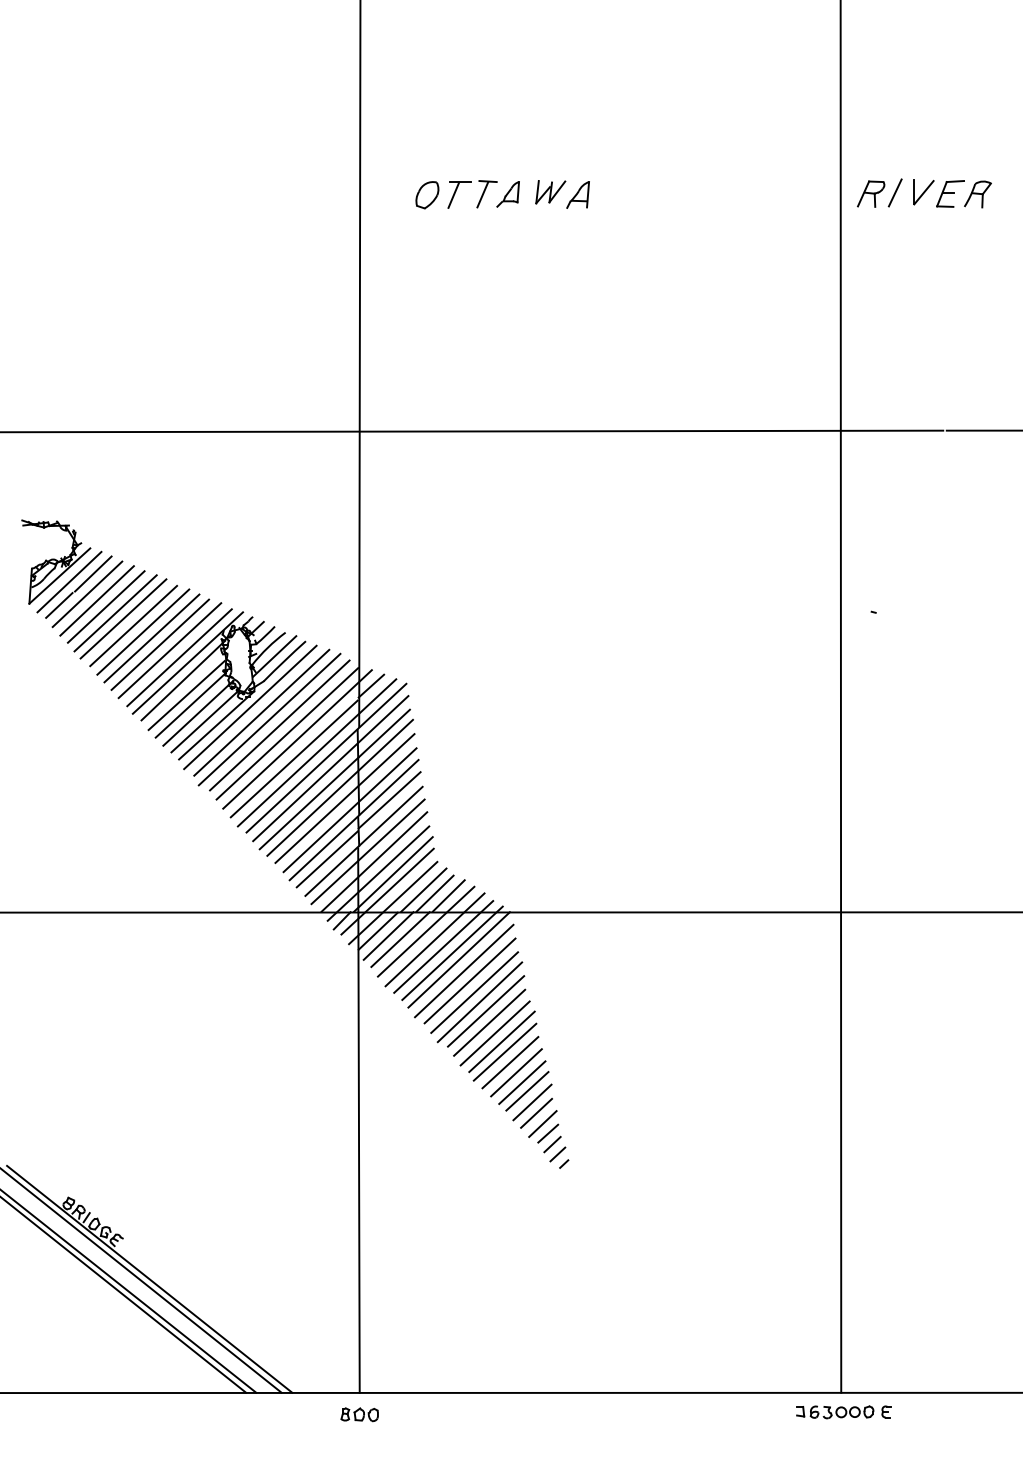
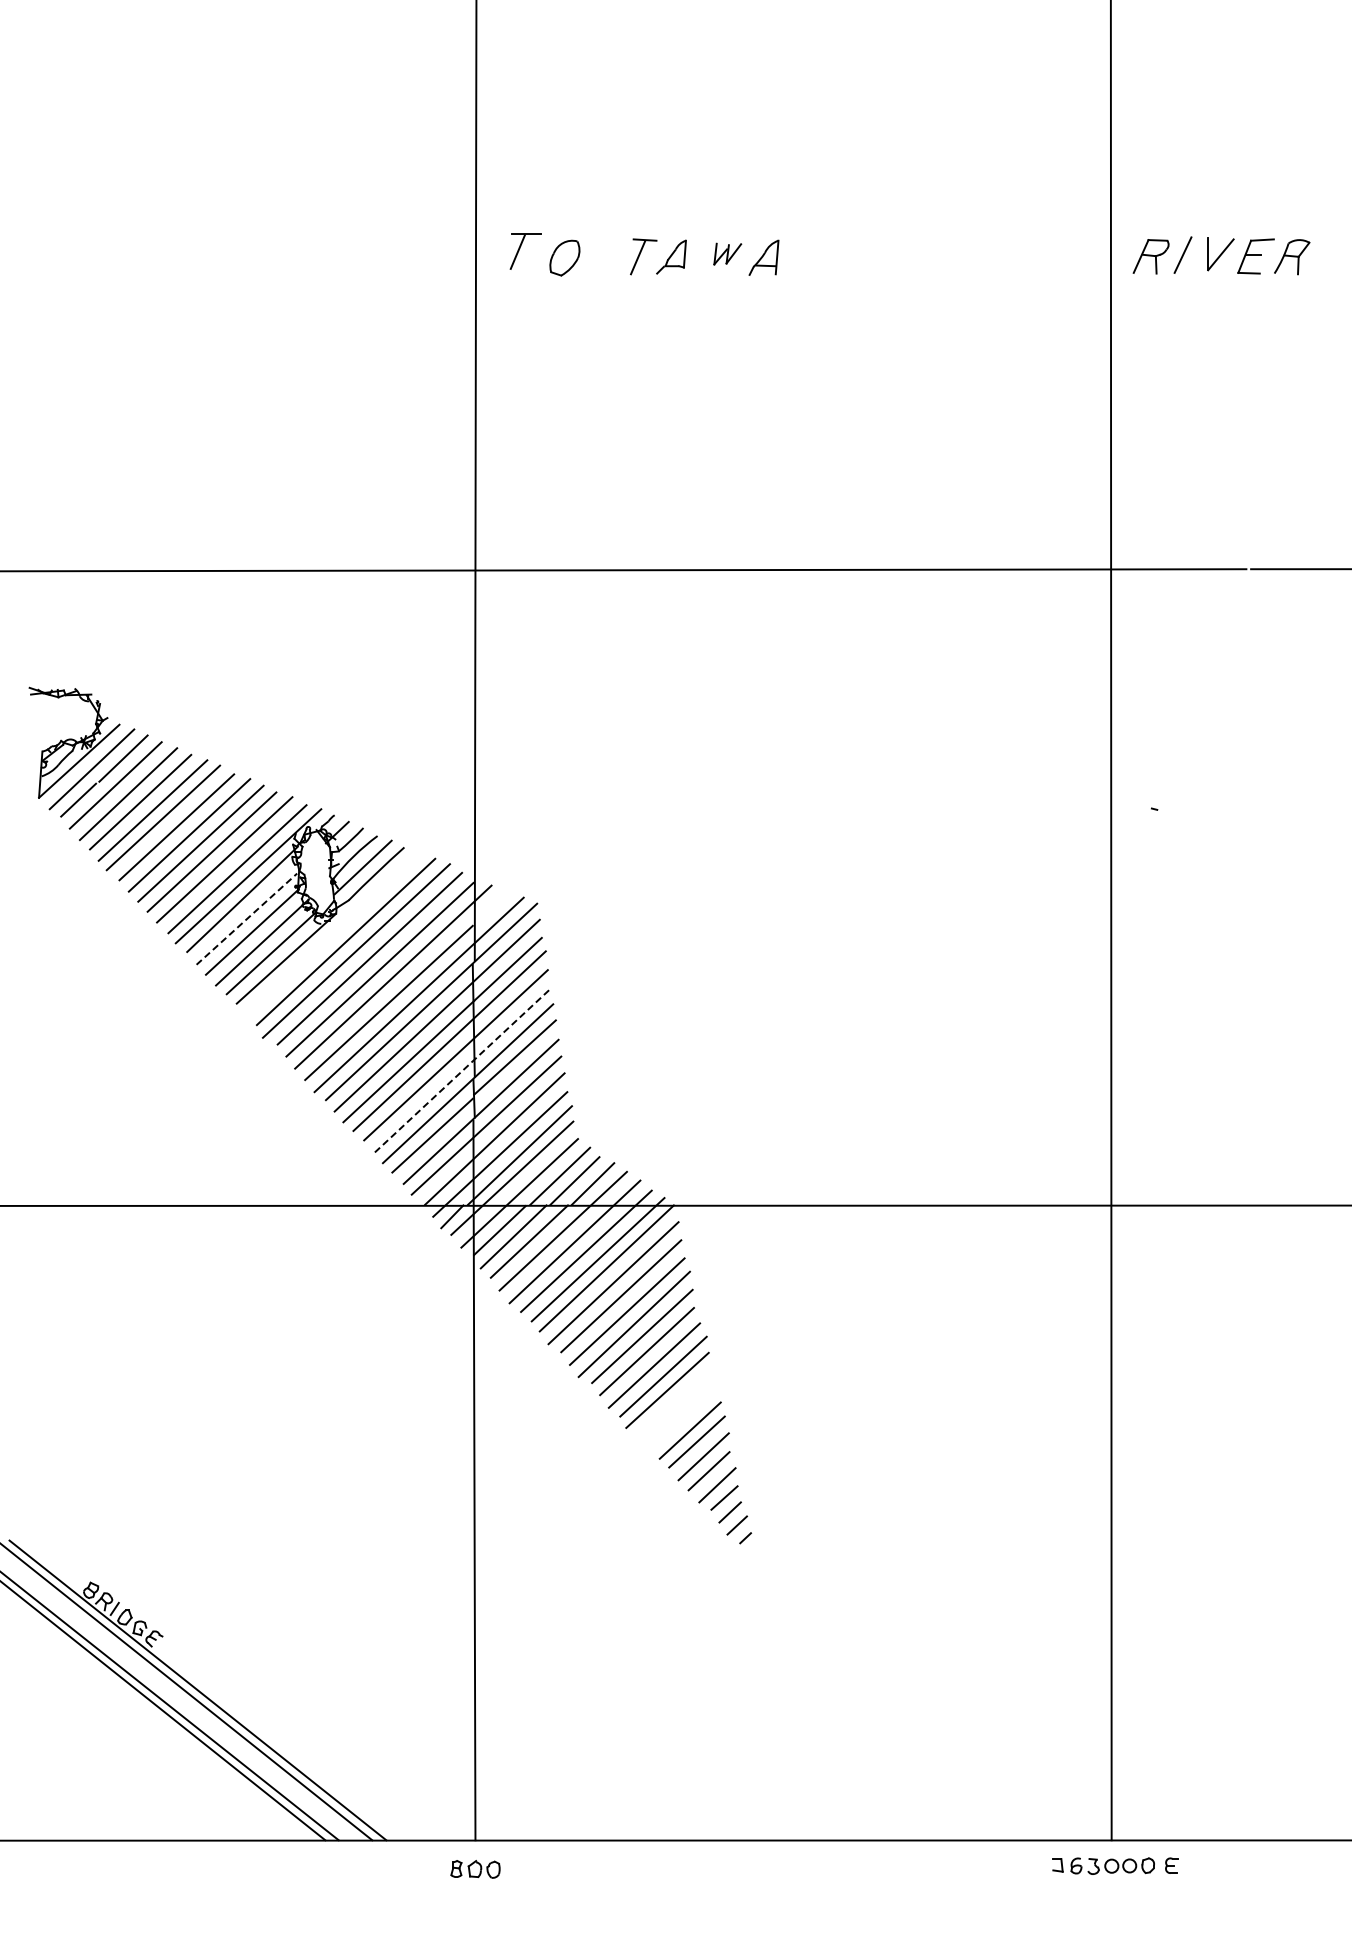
part: (550, 191) -> (727, 253), size x0.7
part: (459, 194) -> (525, 251), moved
line: (371, 685) -> (490, 906), removed
line: (186, 695) -> (246, 919), solid -> dashed
line: (249, 707) -> (330, 934), removed
line: (350, 810) -> (463, 1070), solid -> dashed
line: (510, 1062) -> (674, 1404), removed
line: (516, 1072) -> (682, 1417), removed

